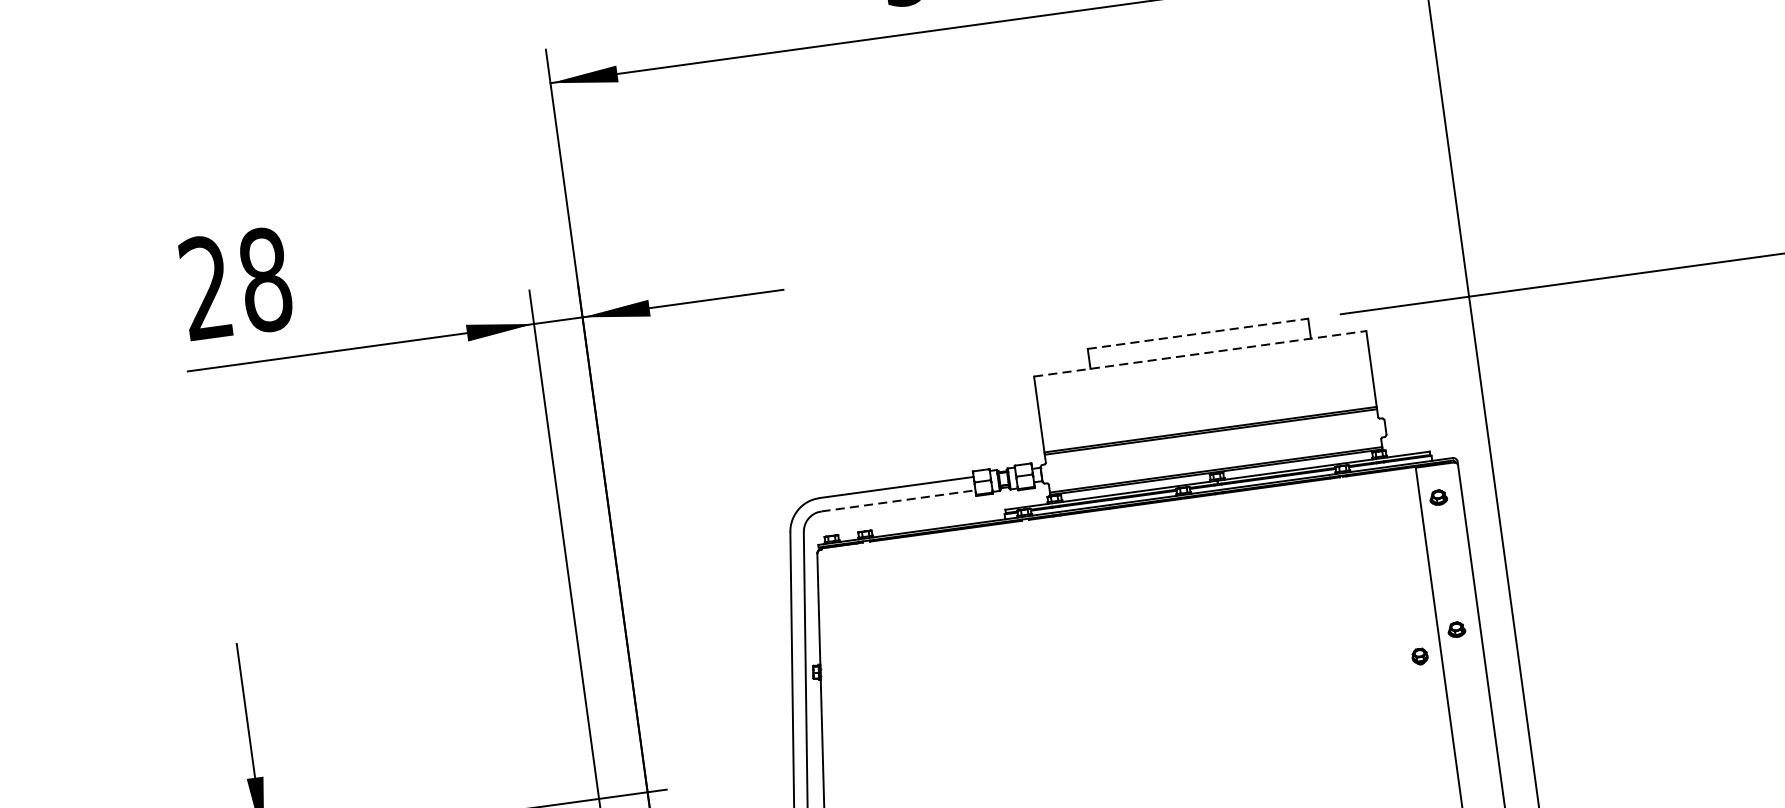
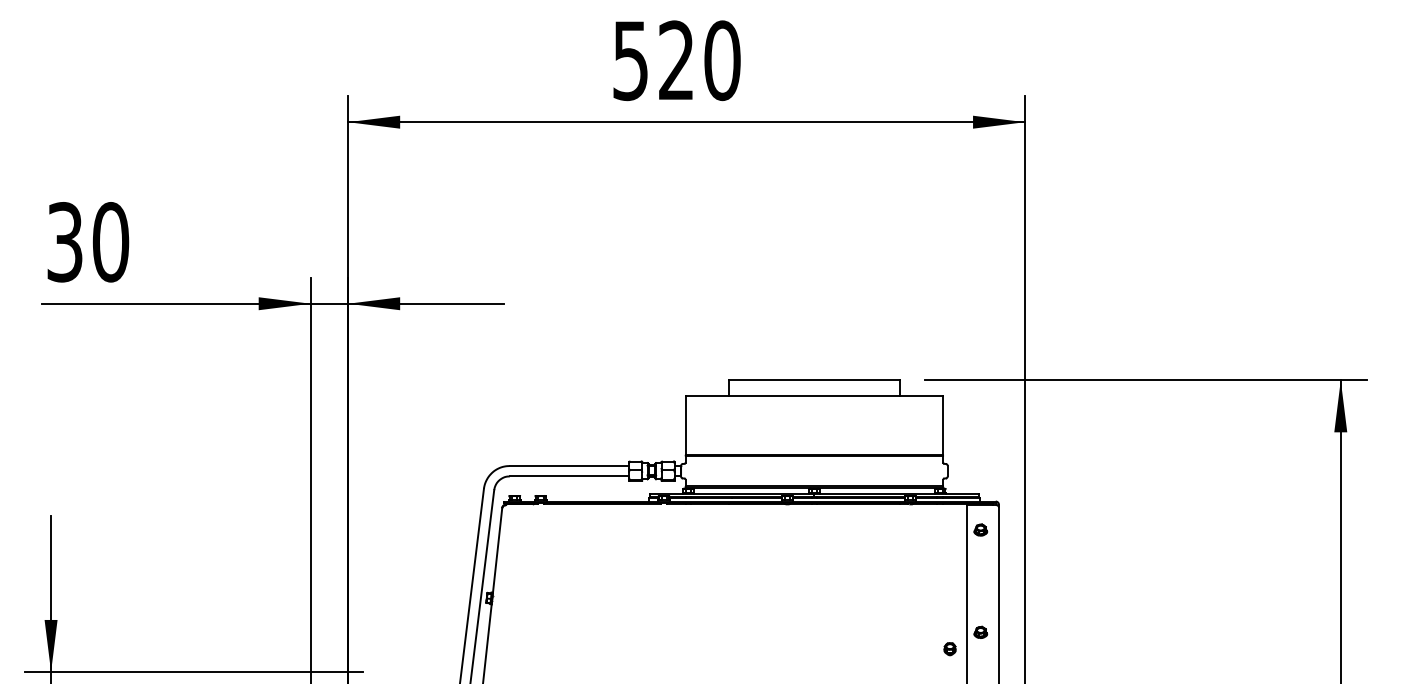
text: (236, 284) -> (88, 242), 28 -> 30
line: (1198, 333) -> (815, 380), dashed -> solid
line: (1200, 353) -> (814, 395), dashed -> solid
line: (898, 501) -> (569, 476), dashed -> solid

